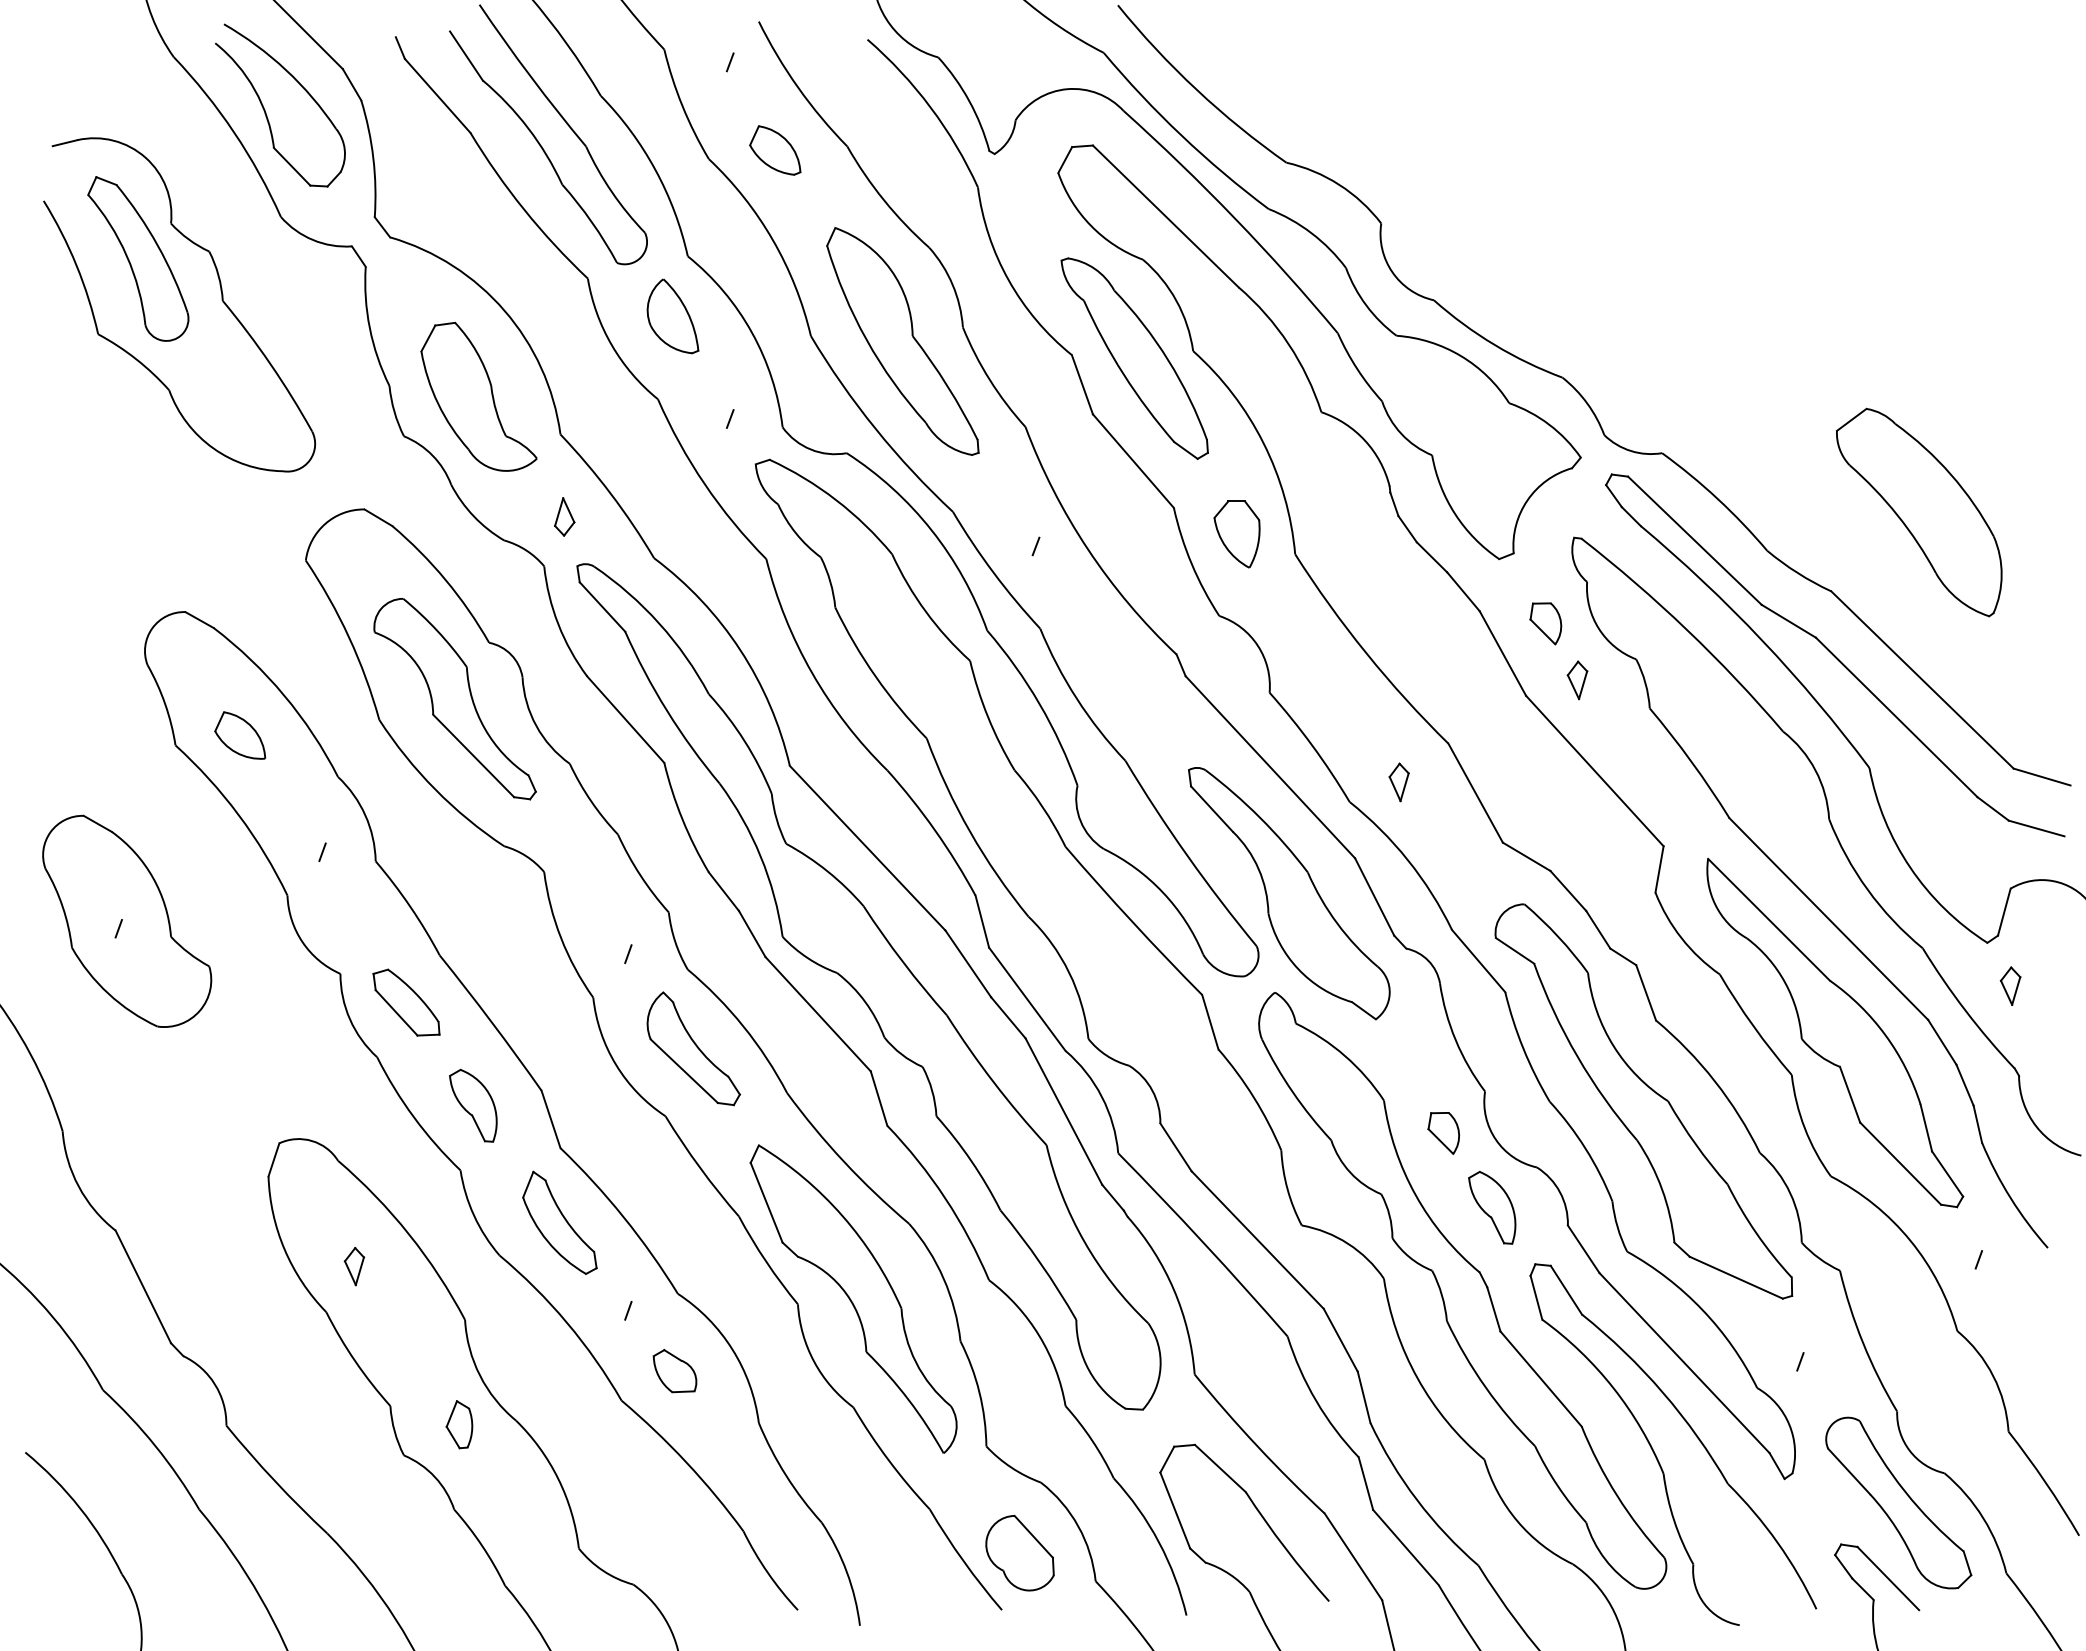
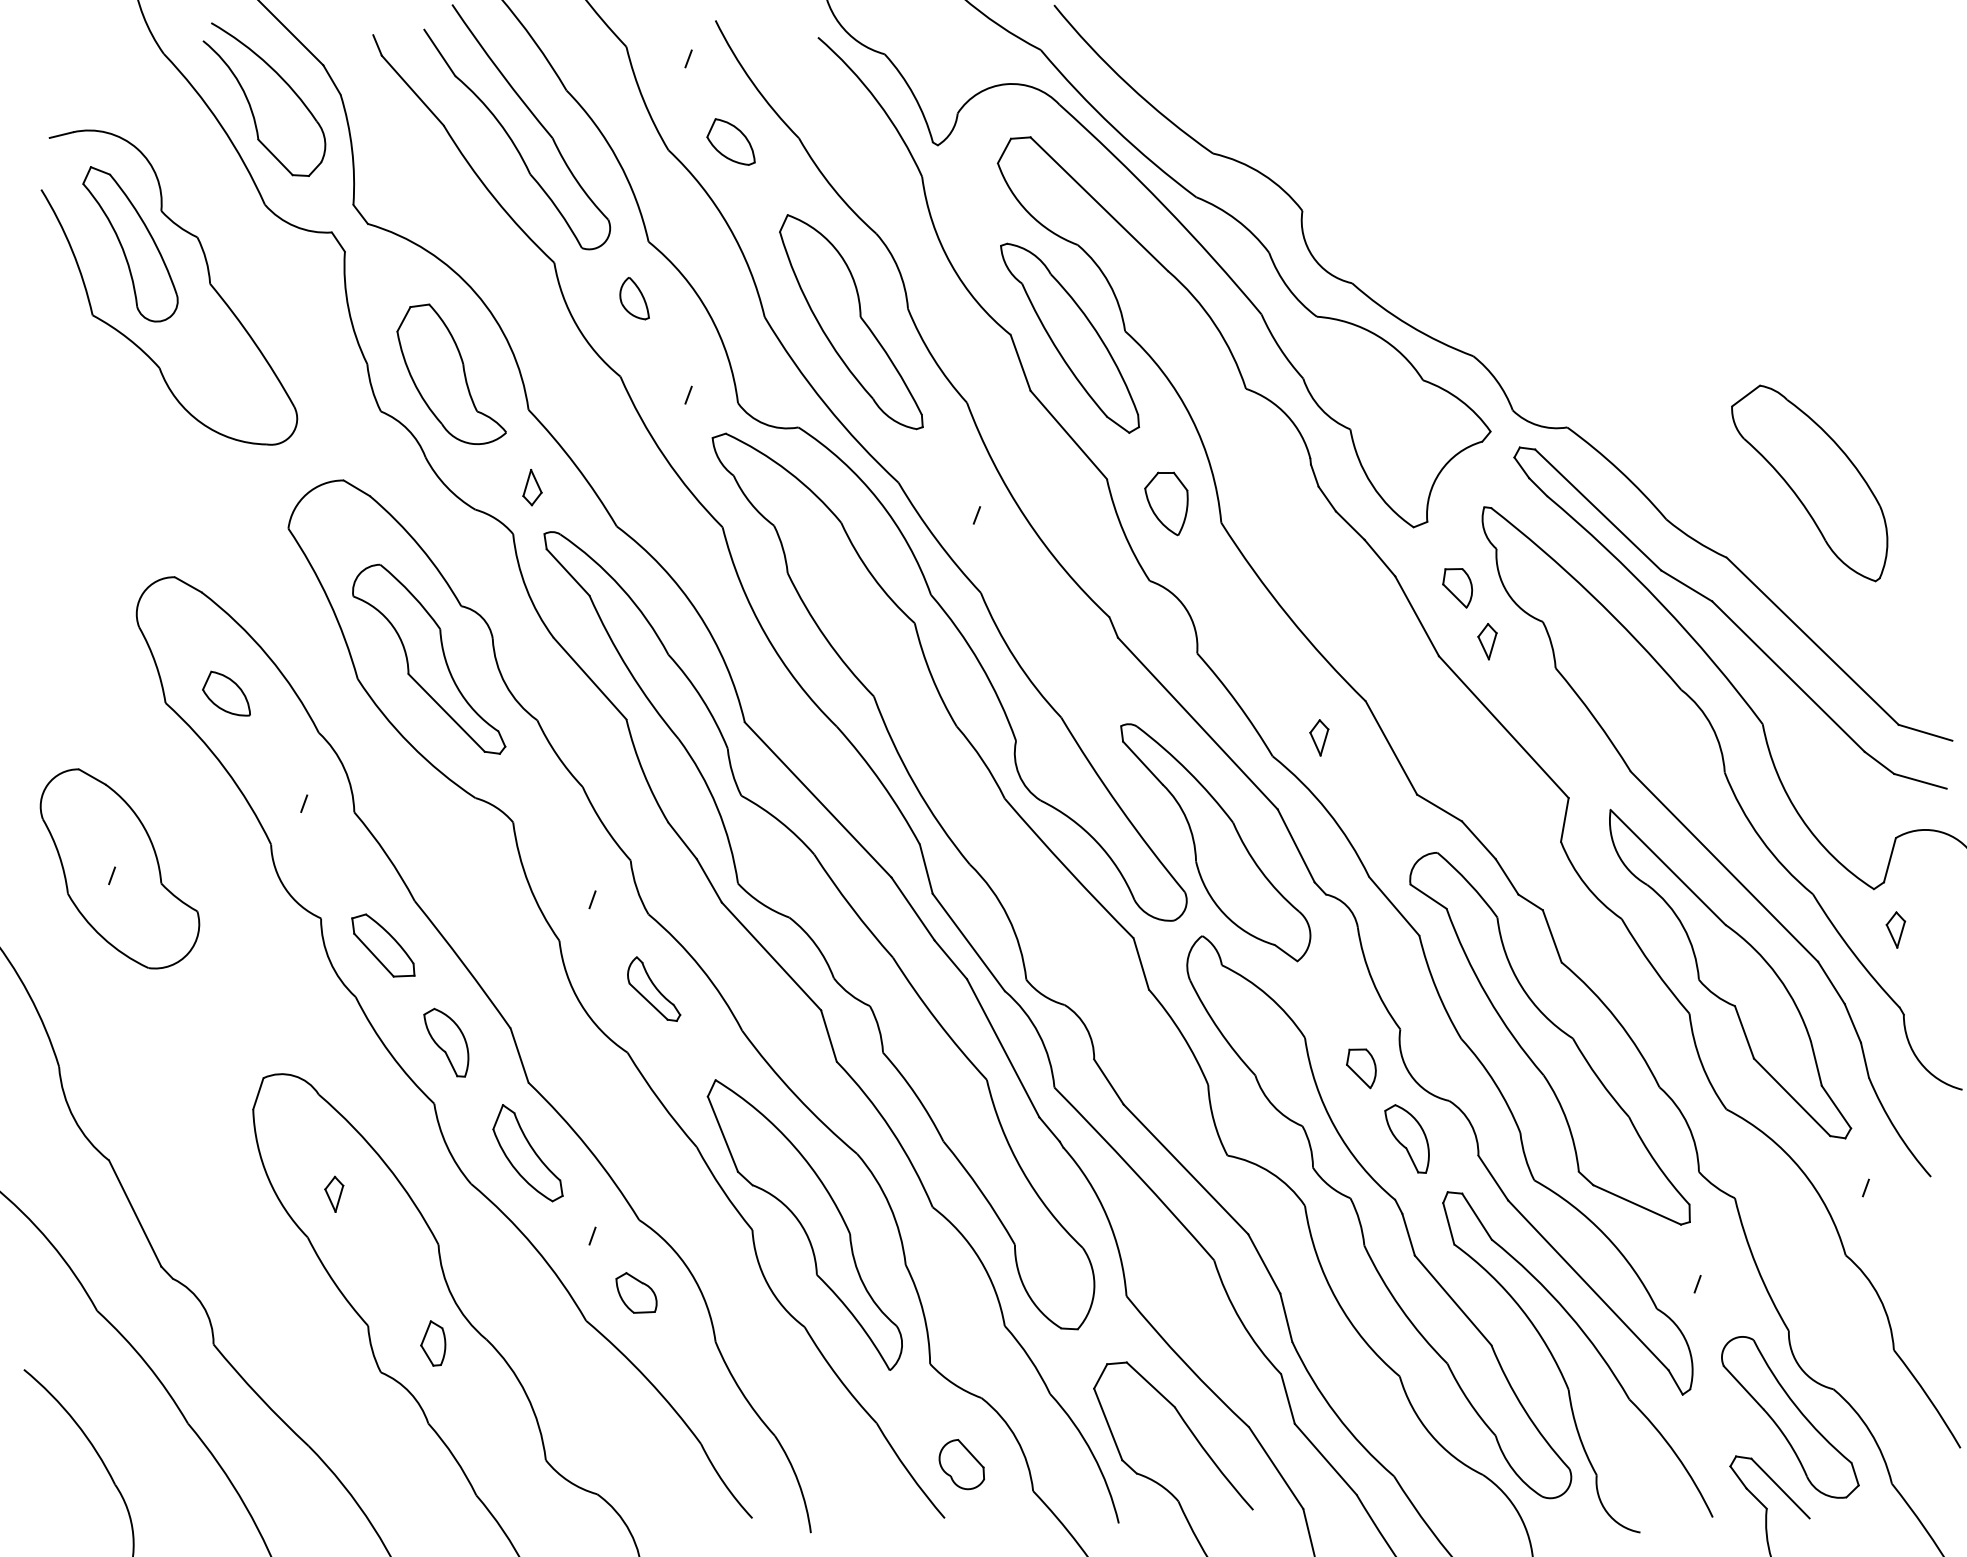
part: (672, 316) -> (634, 298), size x0.6
part: (693, 1048) -> (653, 988), size x0.6
part: (1019, 1552) -> (961, 1463), size x0.7

